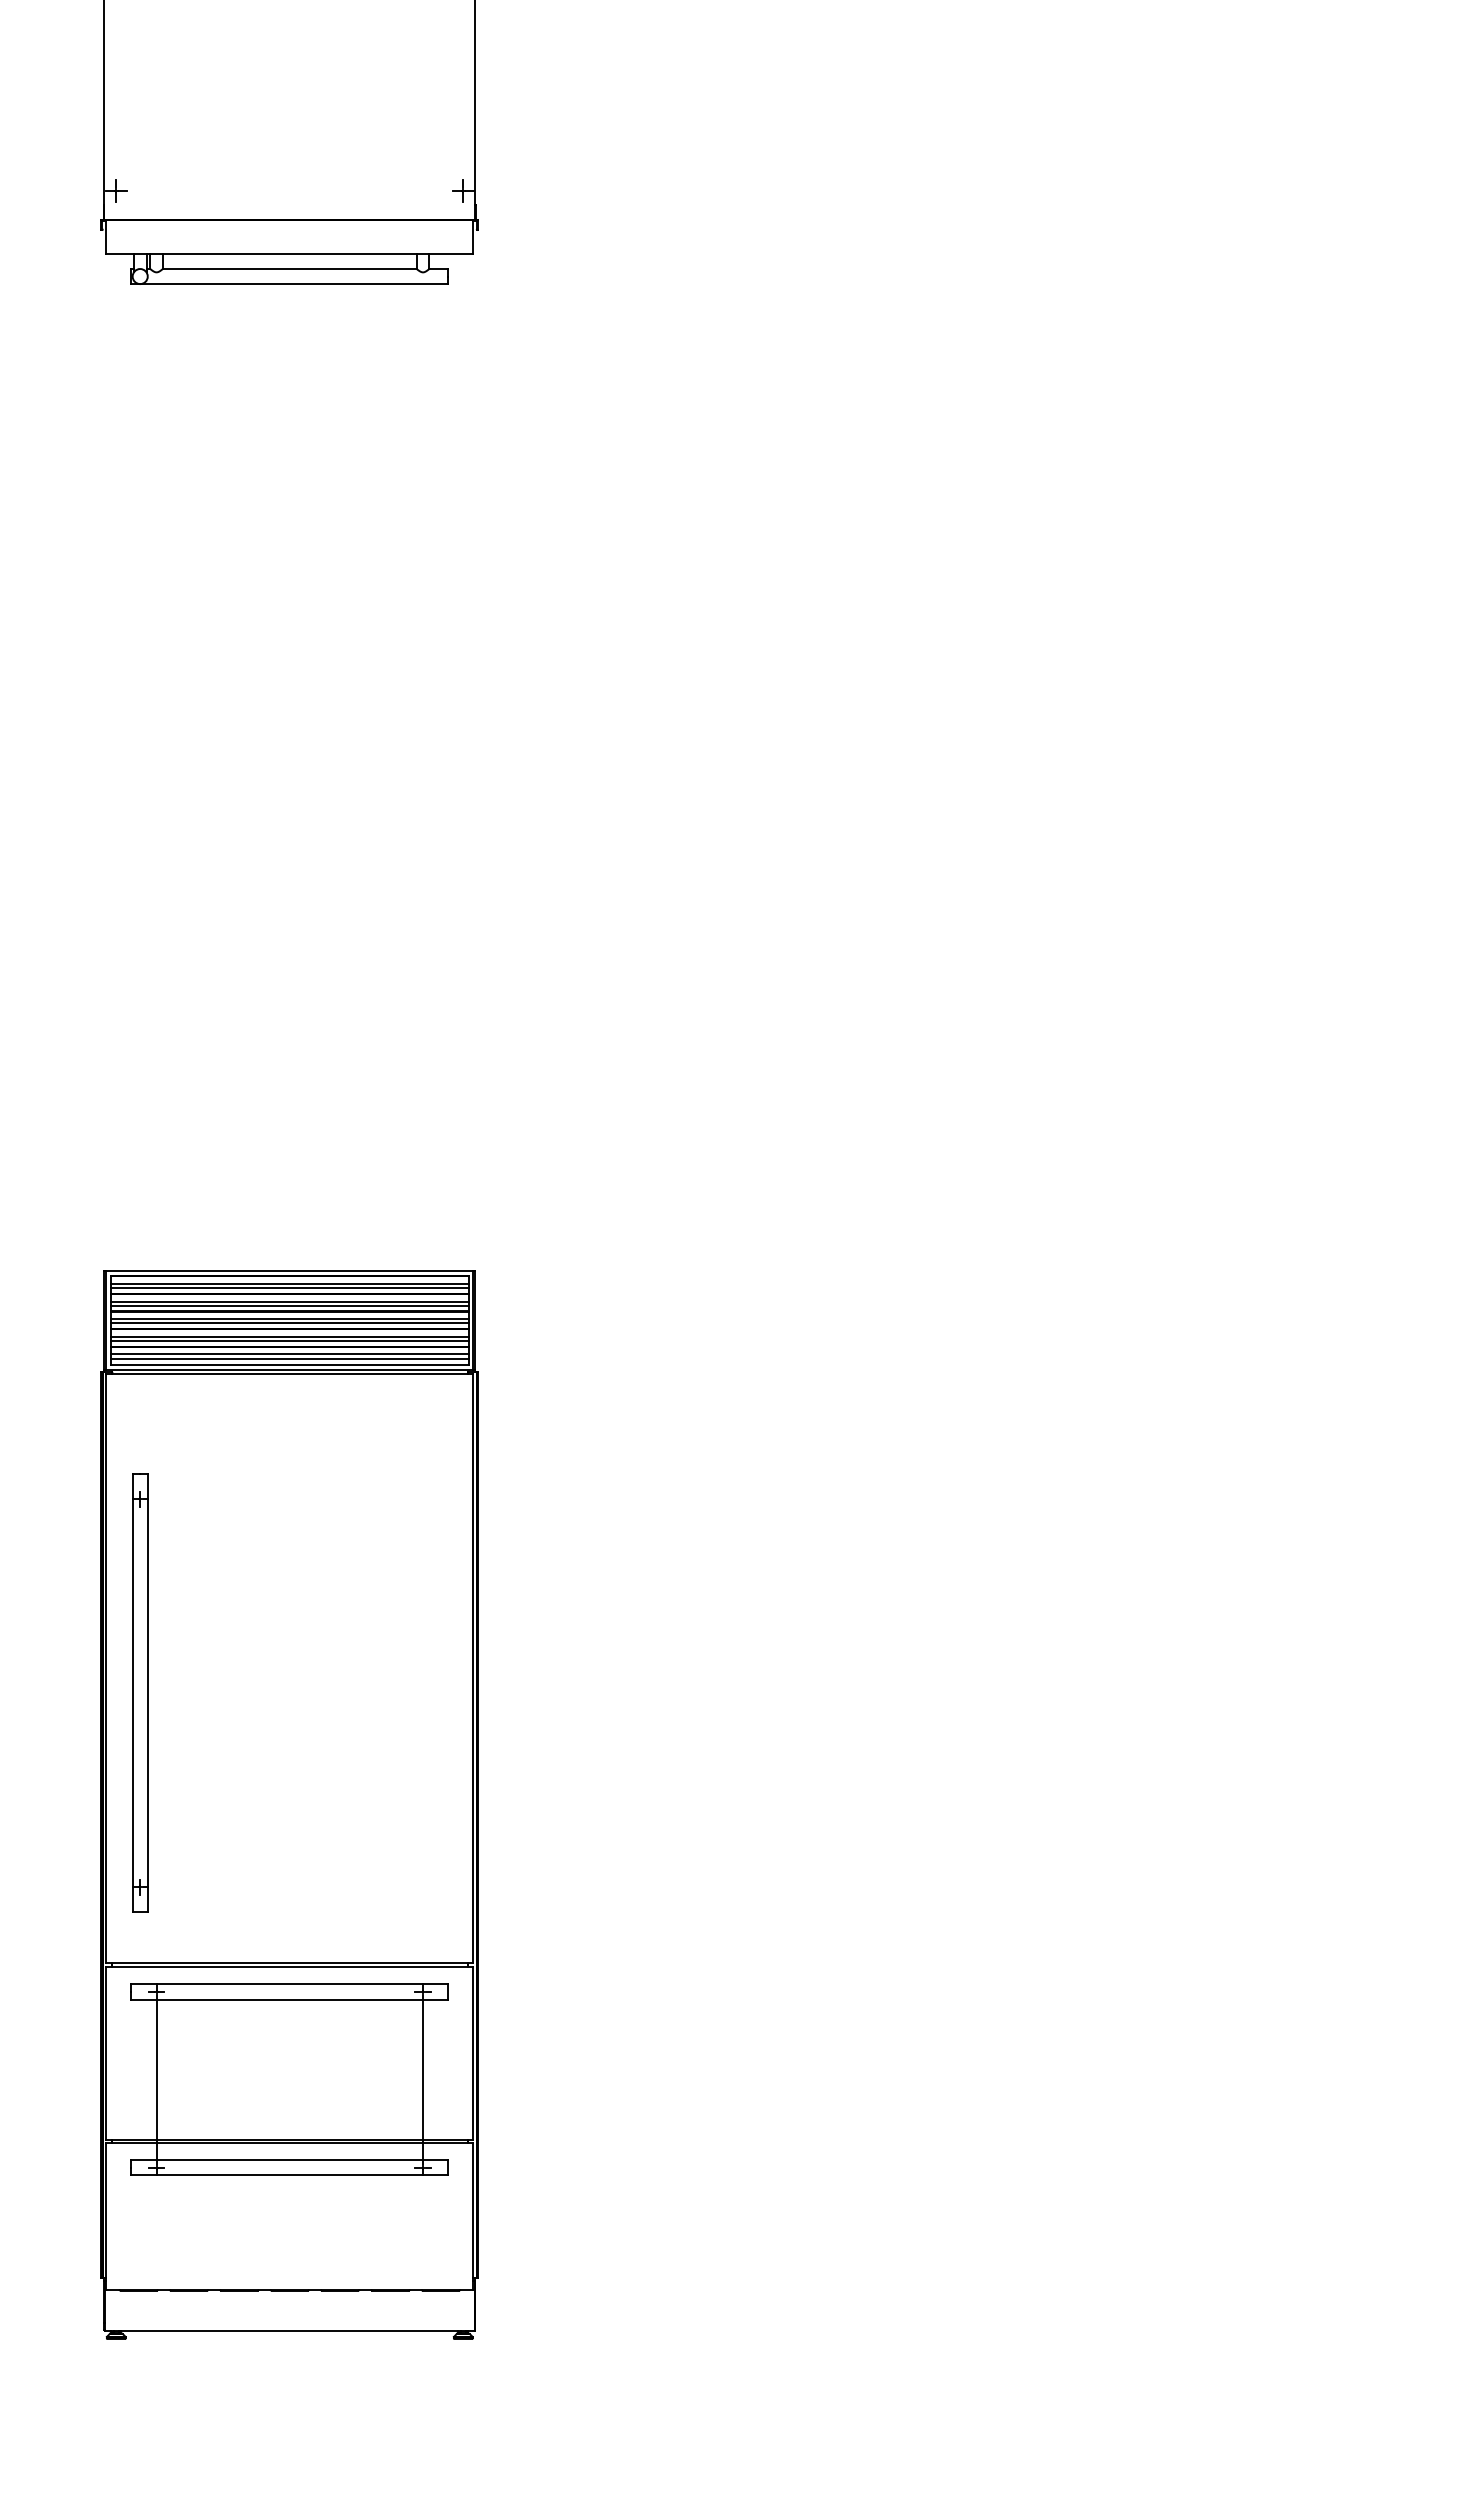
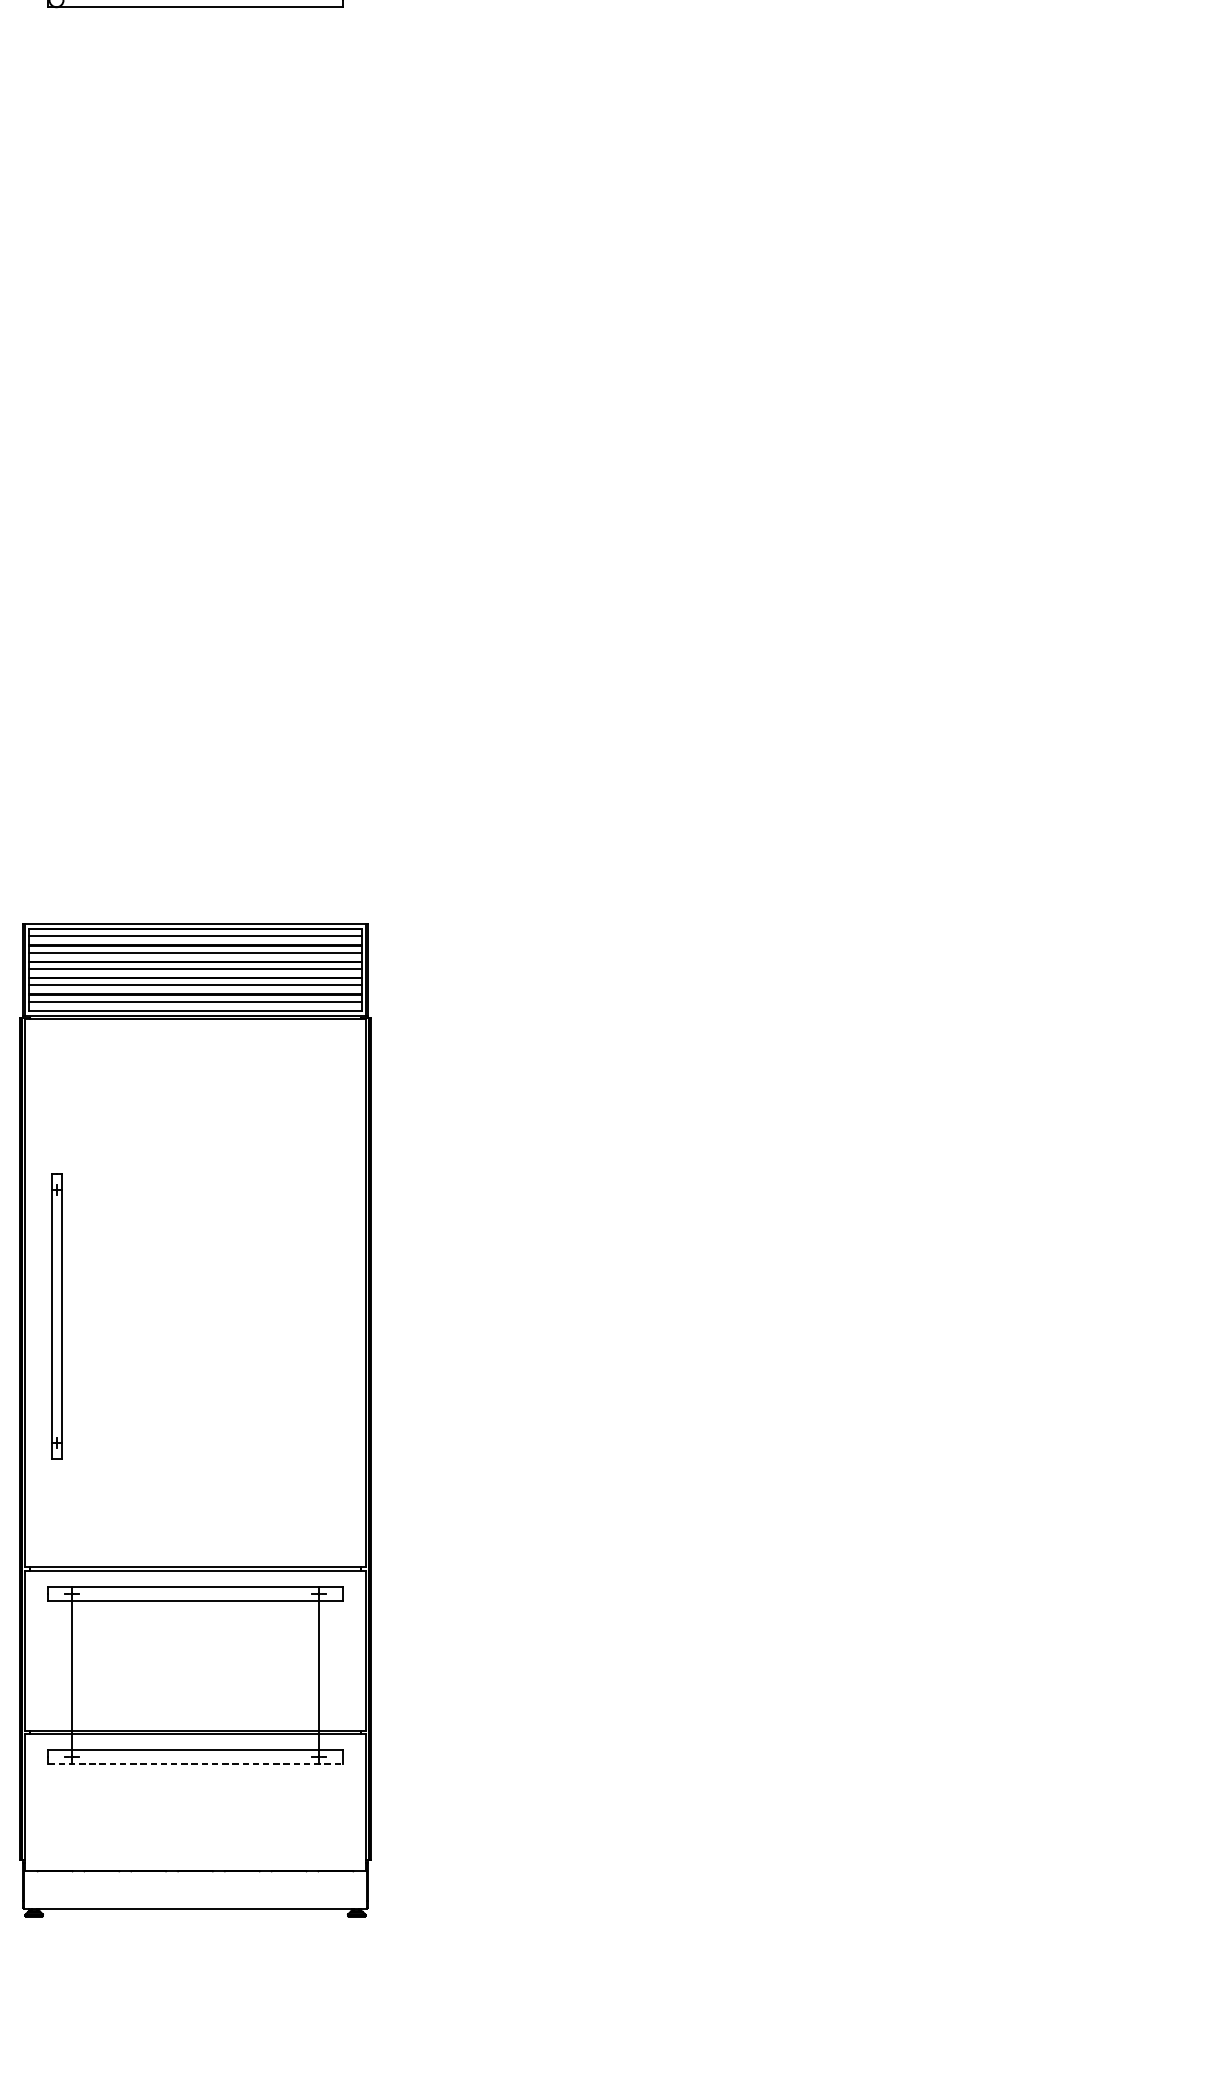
line: (289, 1288) -> (195, 940), removed
line: (289, 1305) -> (195, 956), removed
line: (289, 1323) -> (195, 972), removed
line: (289, 1341) -> (195, 989), removed
line: (289, 1358) -> (195, 1005), removed
part: (140, 1692) -> (56, 1315), size x0.7
line: (290, 2175) -> (196, 1764), solid -> dashed

